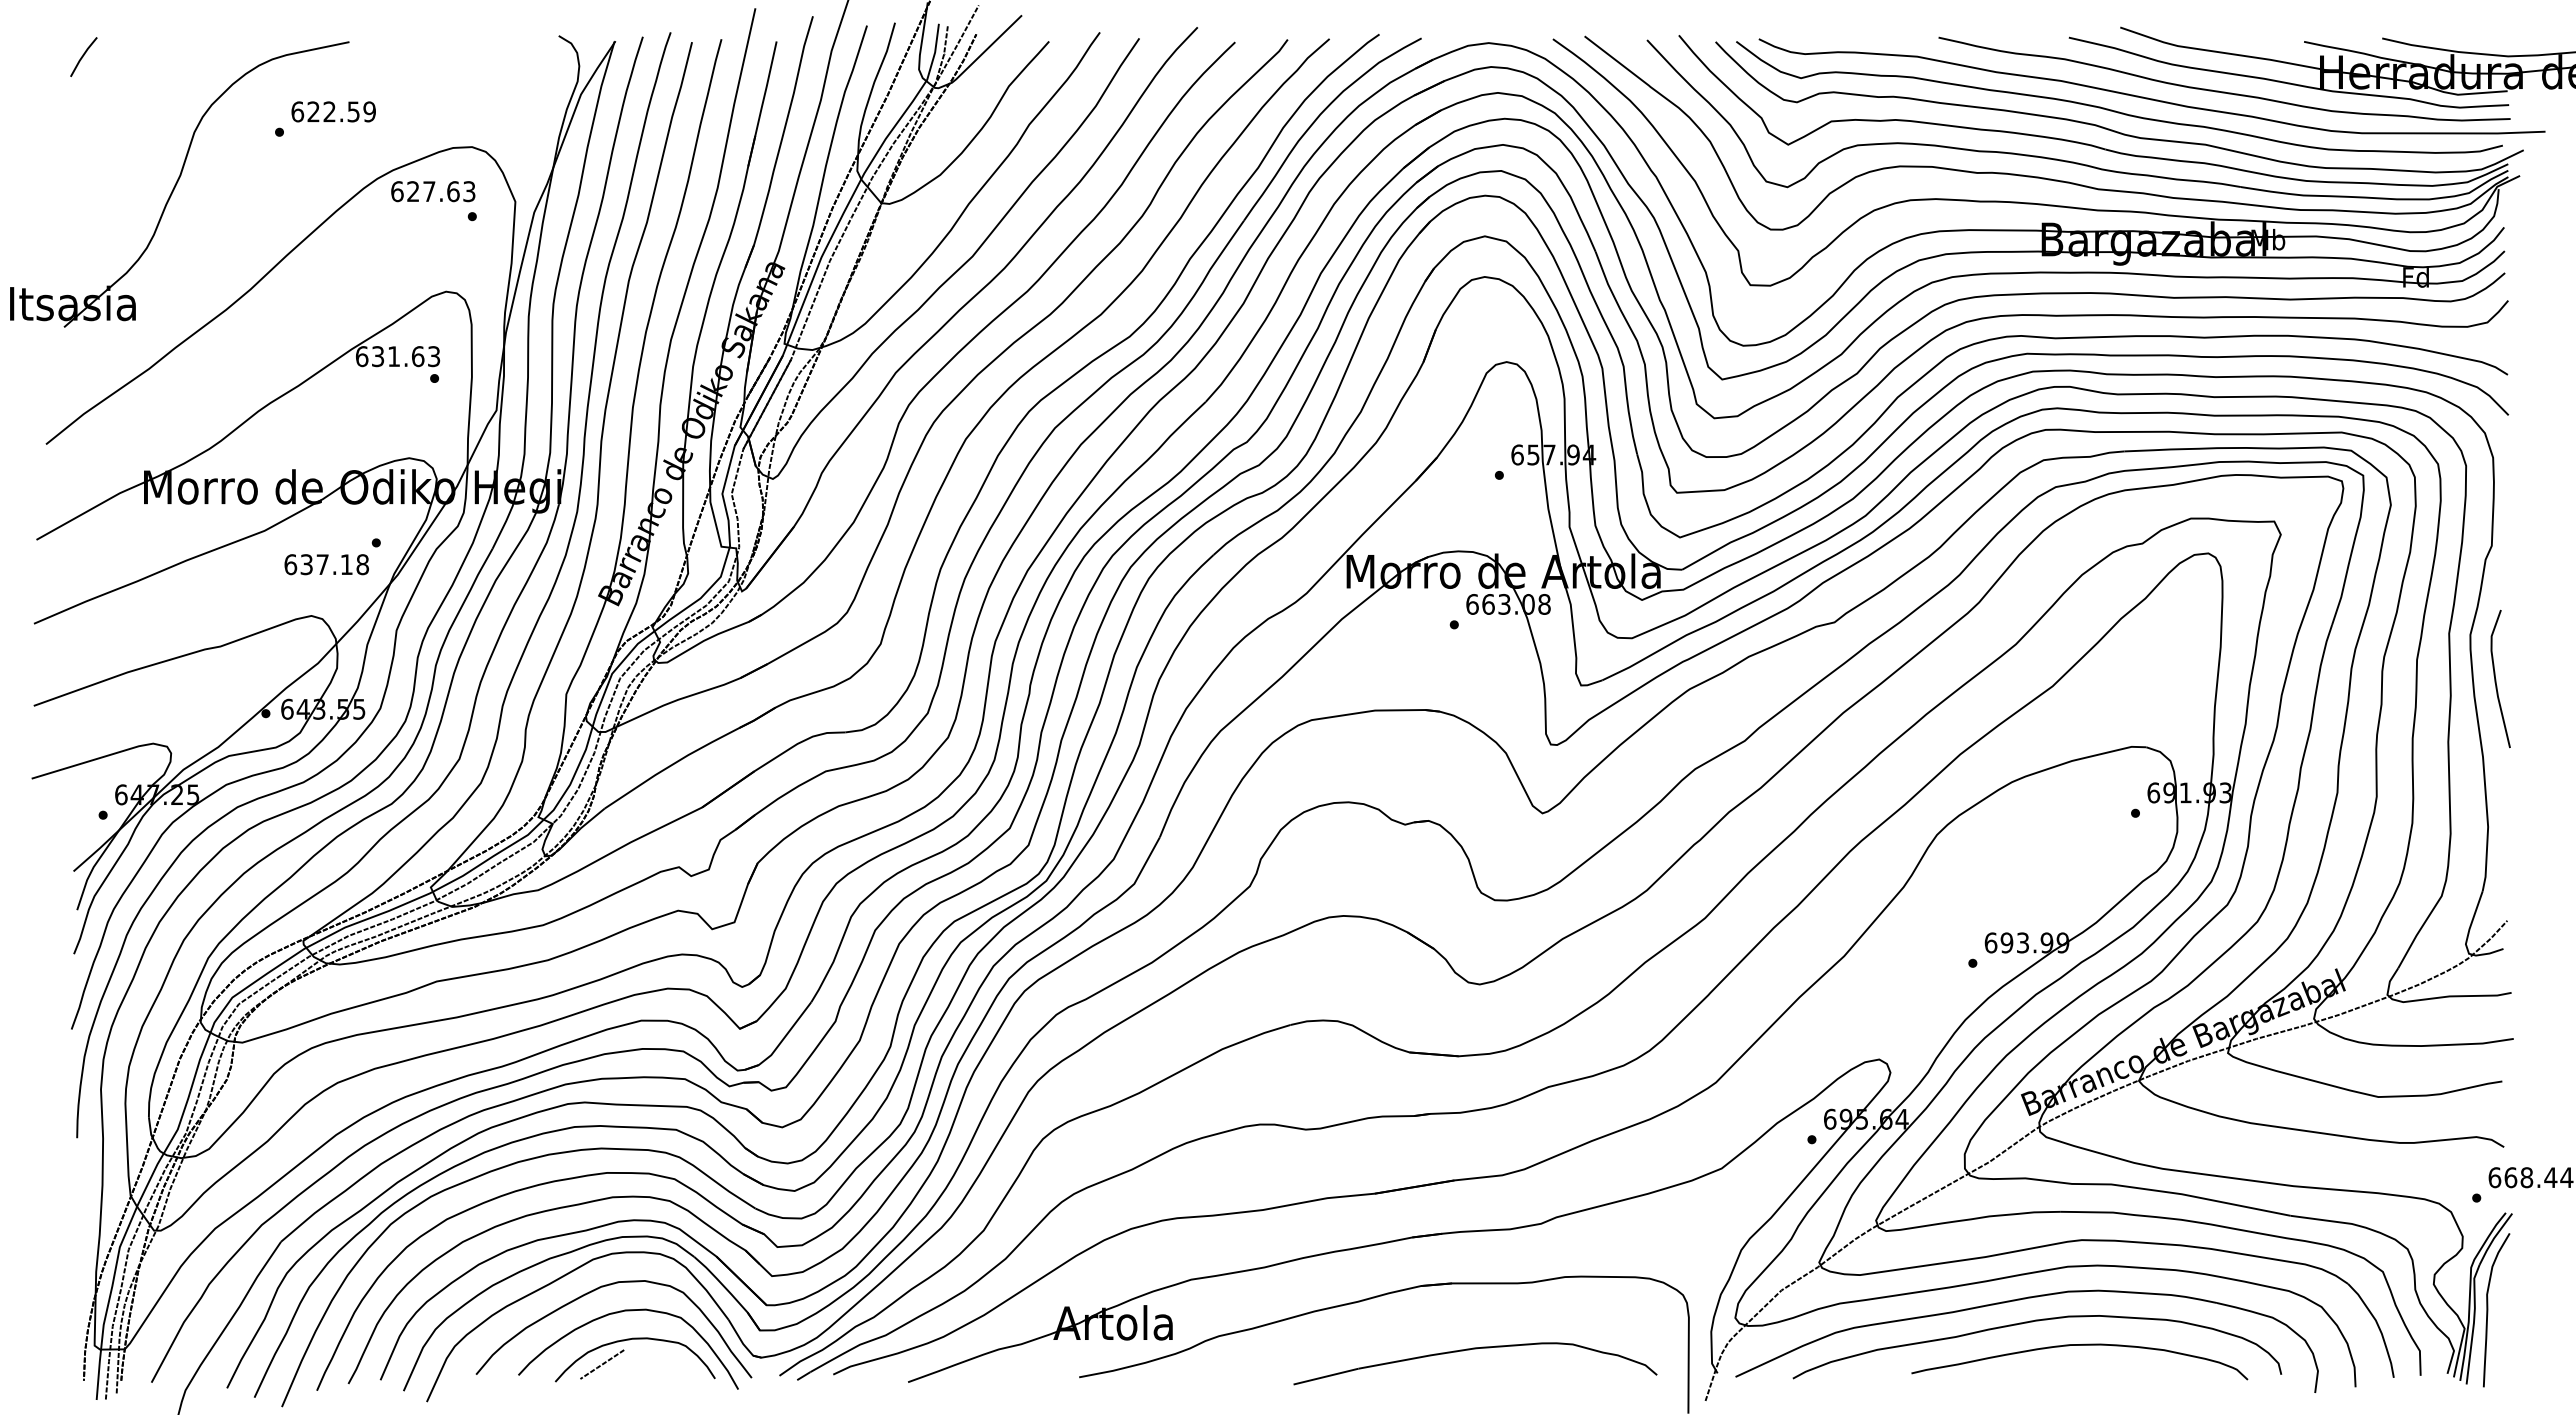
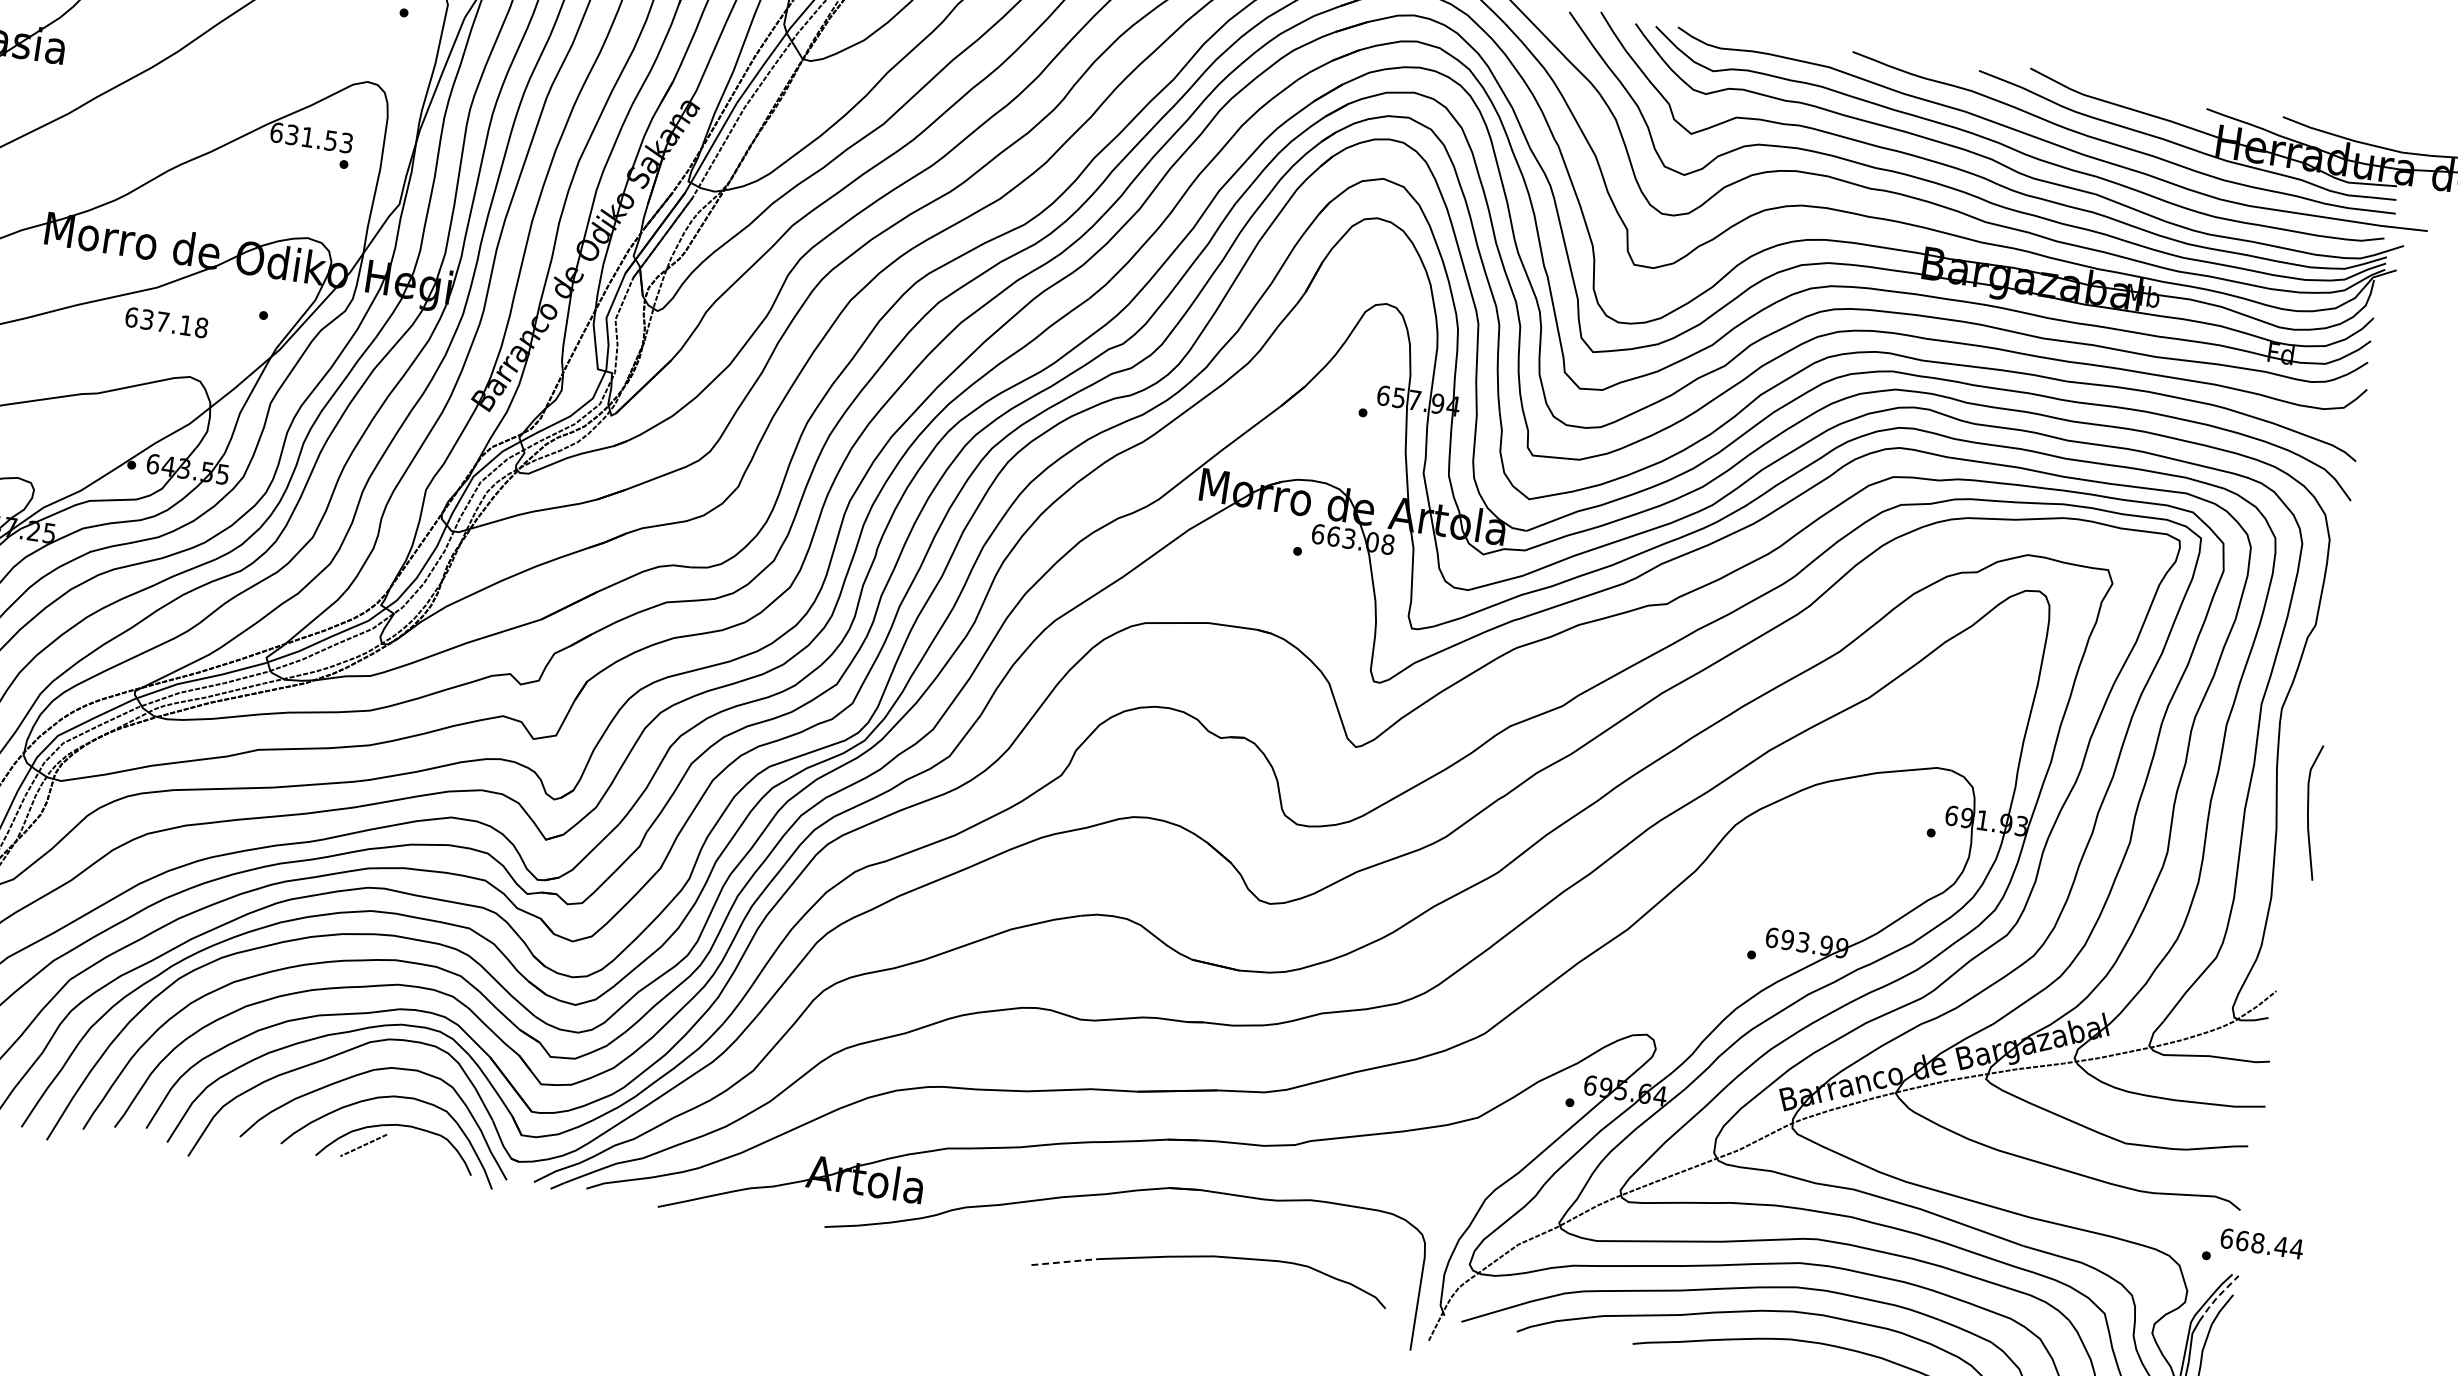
text: (418, 356) -> (331, 140), 631.63 -> 631.53
text: (326, 564) -> (166, 322), moved
curve: (2496, 679) -> (2309, 812), moved
line: (2494, 1238) -> (2217, 1297), solid -> dashed
line: (1326, 1376) -> (1064, 1262), solid -> dashed

